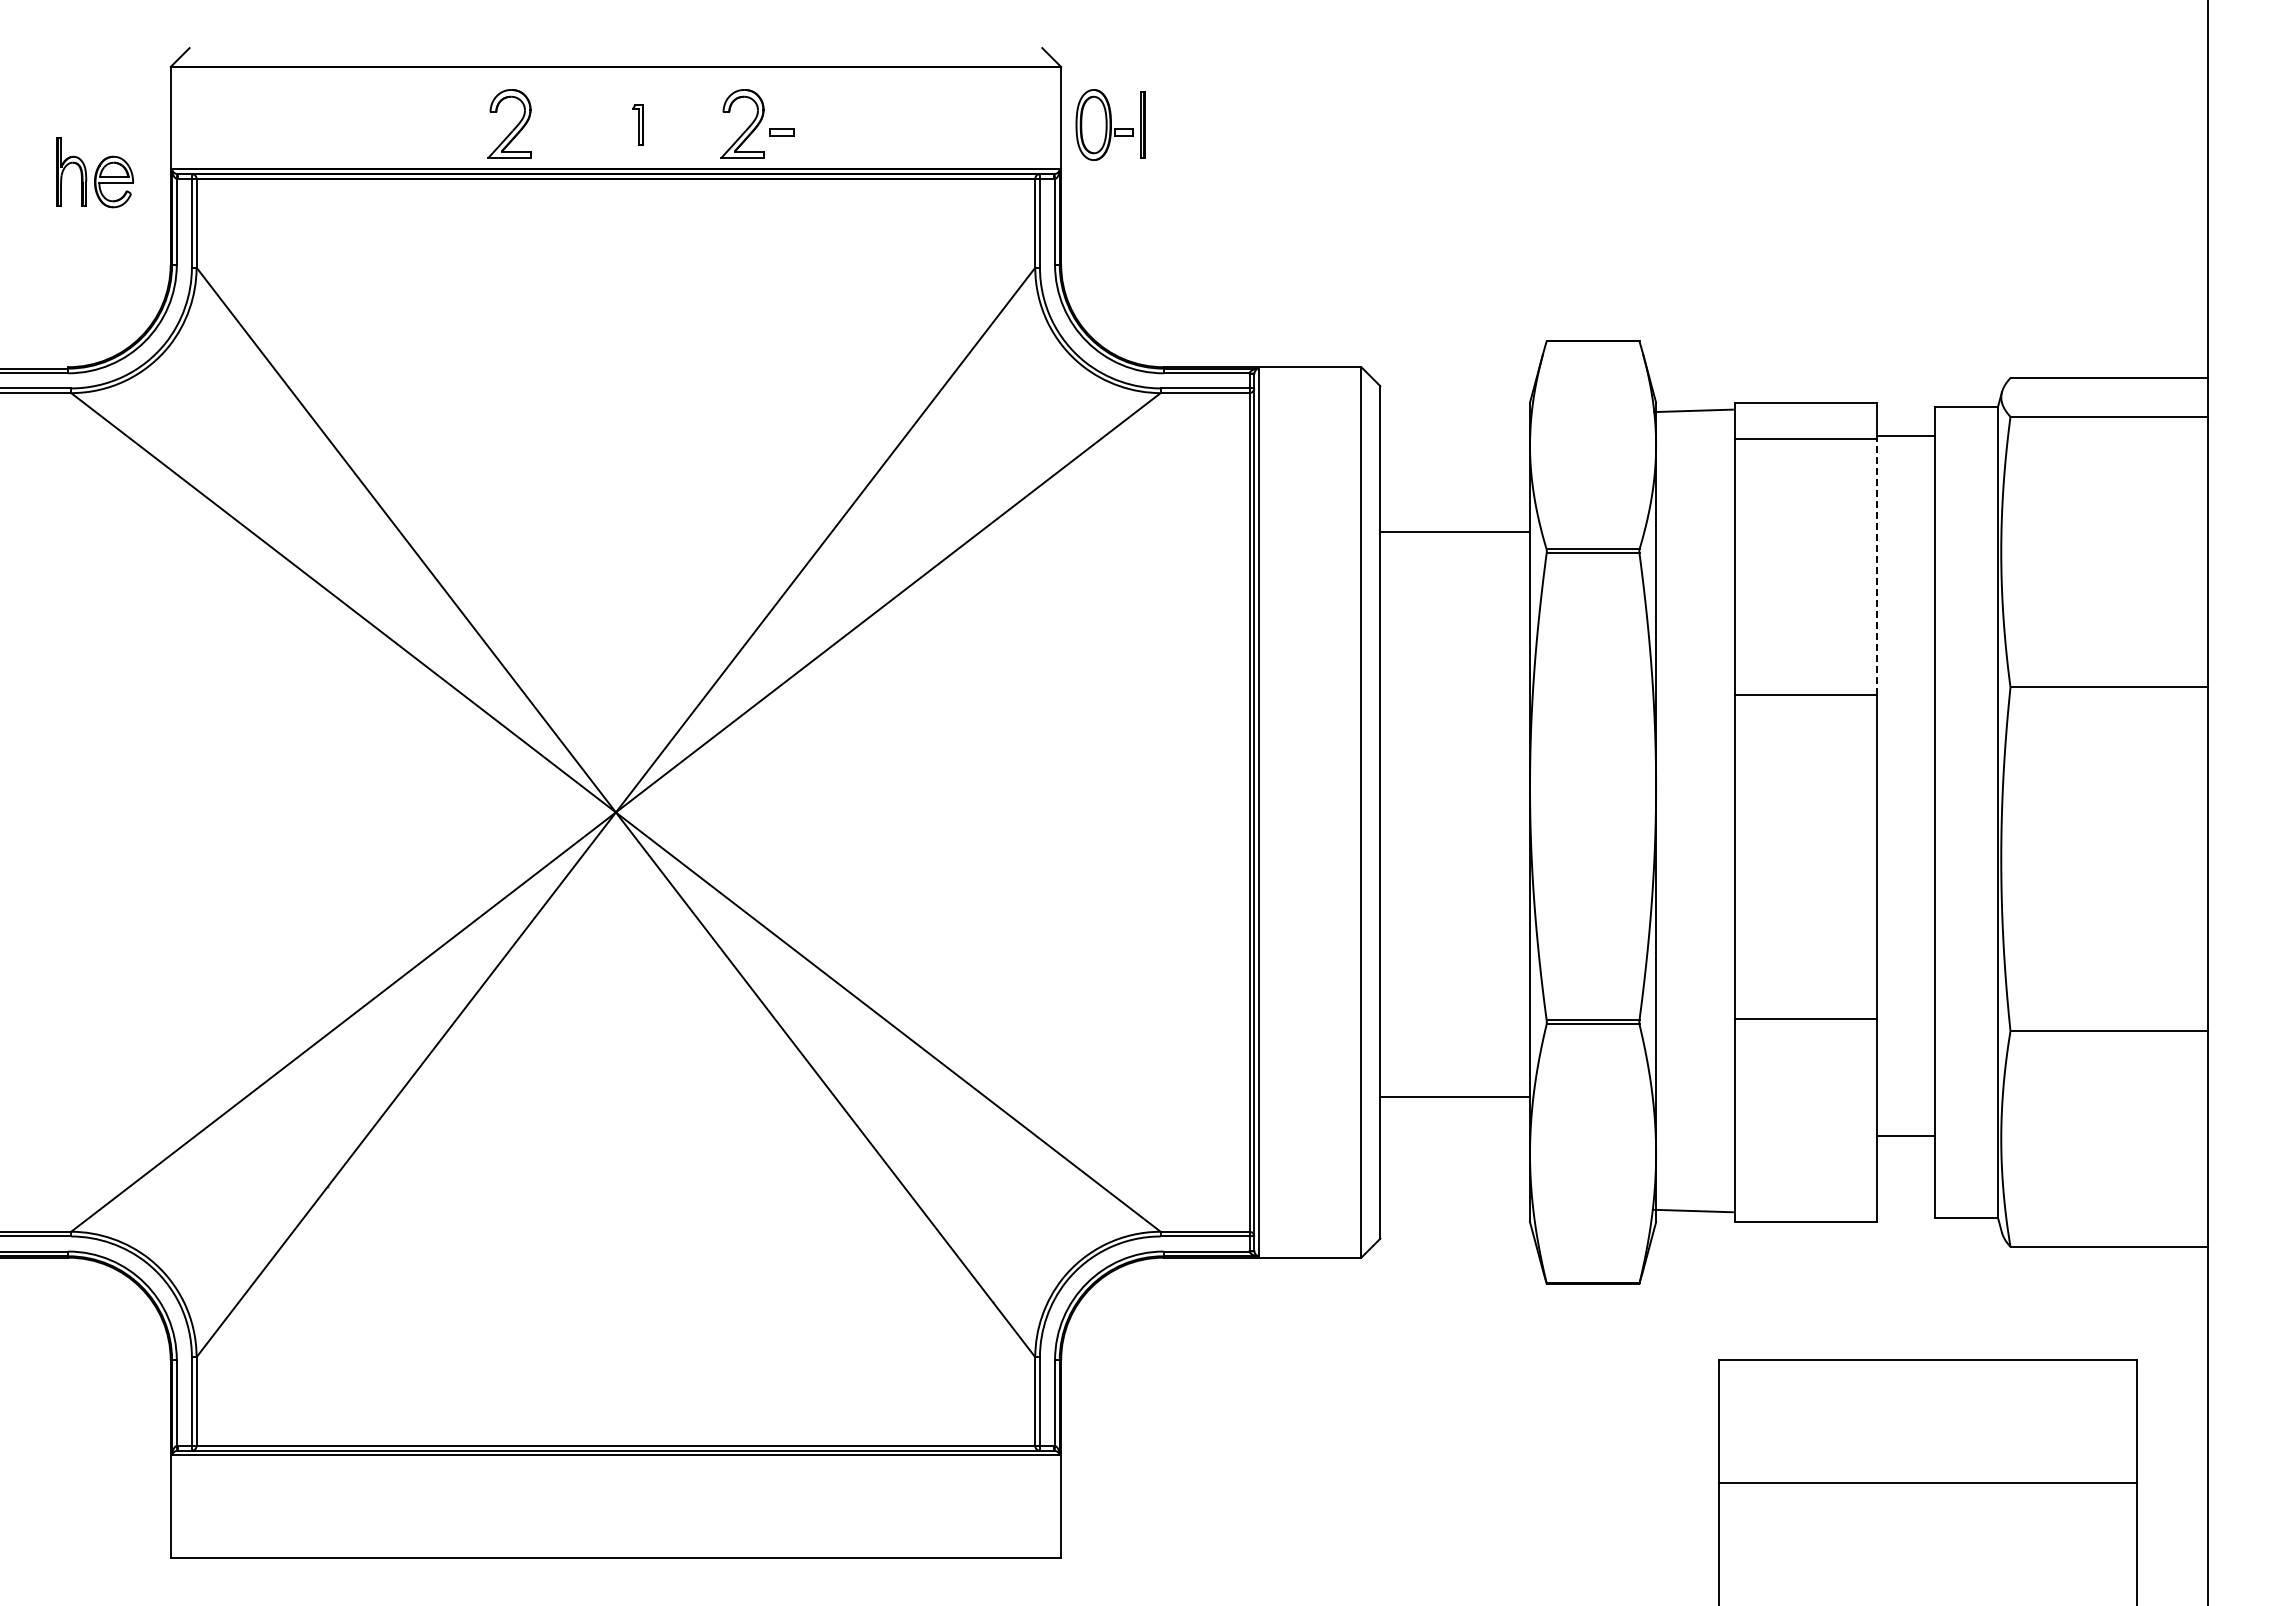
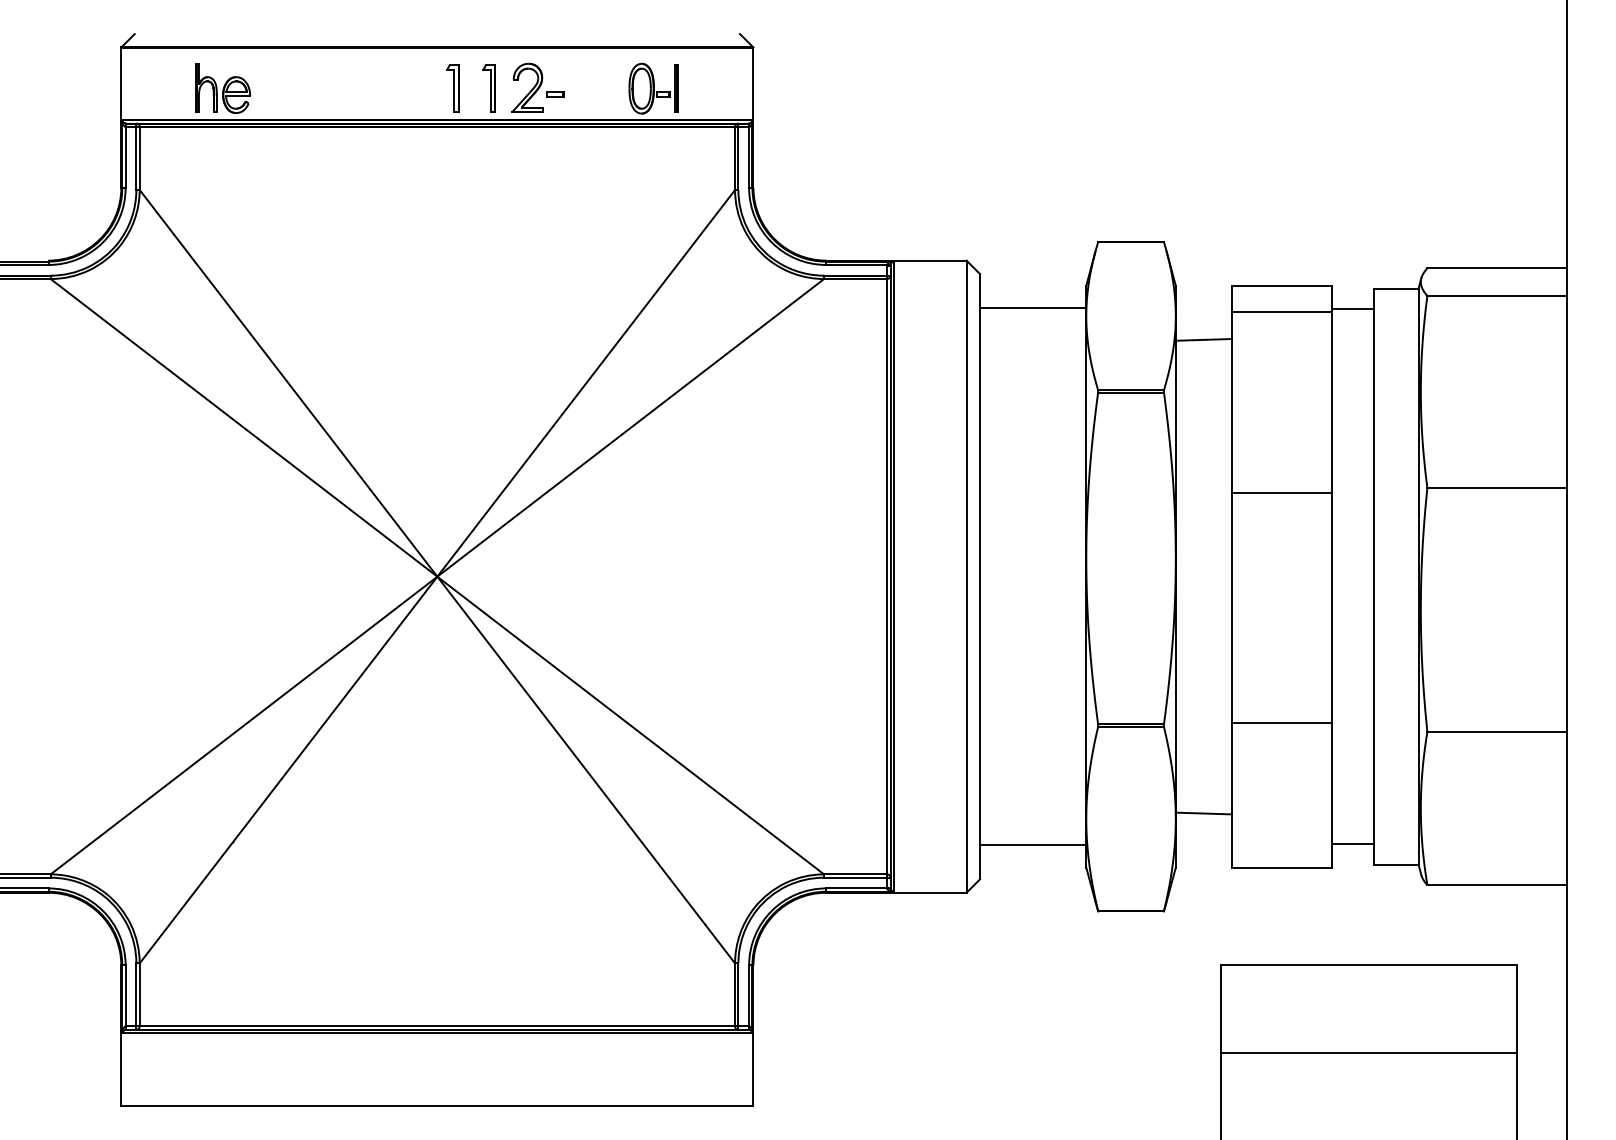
part: (637, 124) -> (452, 88), size x1.67
part: (688, 124) -> (488, 88), added
part: (1110, 124) -> (653, 88), moved
part: (514, 127) -> (365, 90), removed
part: (95, 172) -> (223, 88), moved
line: (1693, 410) -> (1203, 339), moved
line: (1455, 532) -> (1033, 308), moved
line: (1876, 566) -> (1332, 402), dashed -> solid
line: (1455, 1096) -> (1033, 845), moved
line: (1905, 1136) -> (1352, 844), moved
line: (1693, 1210) -> (1203, 813), moved

